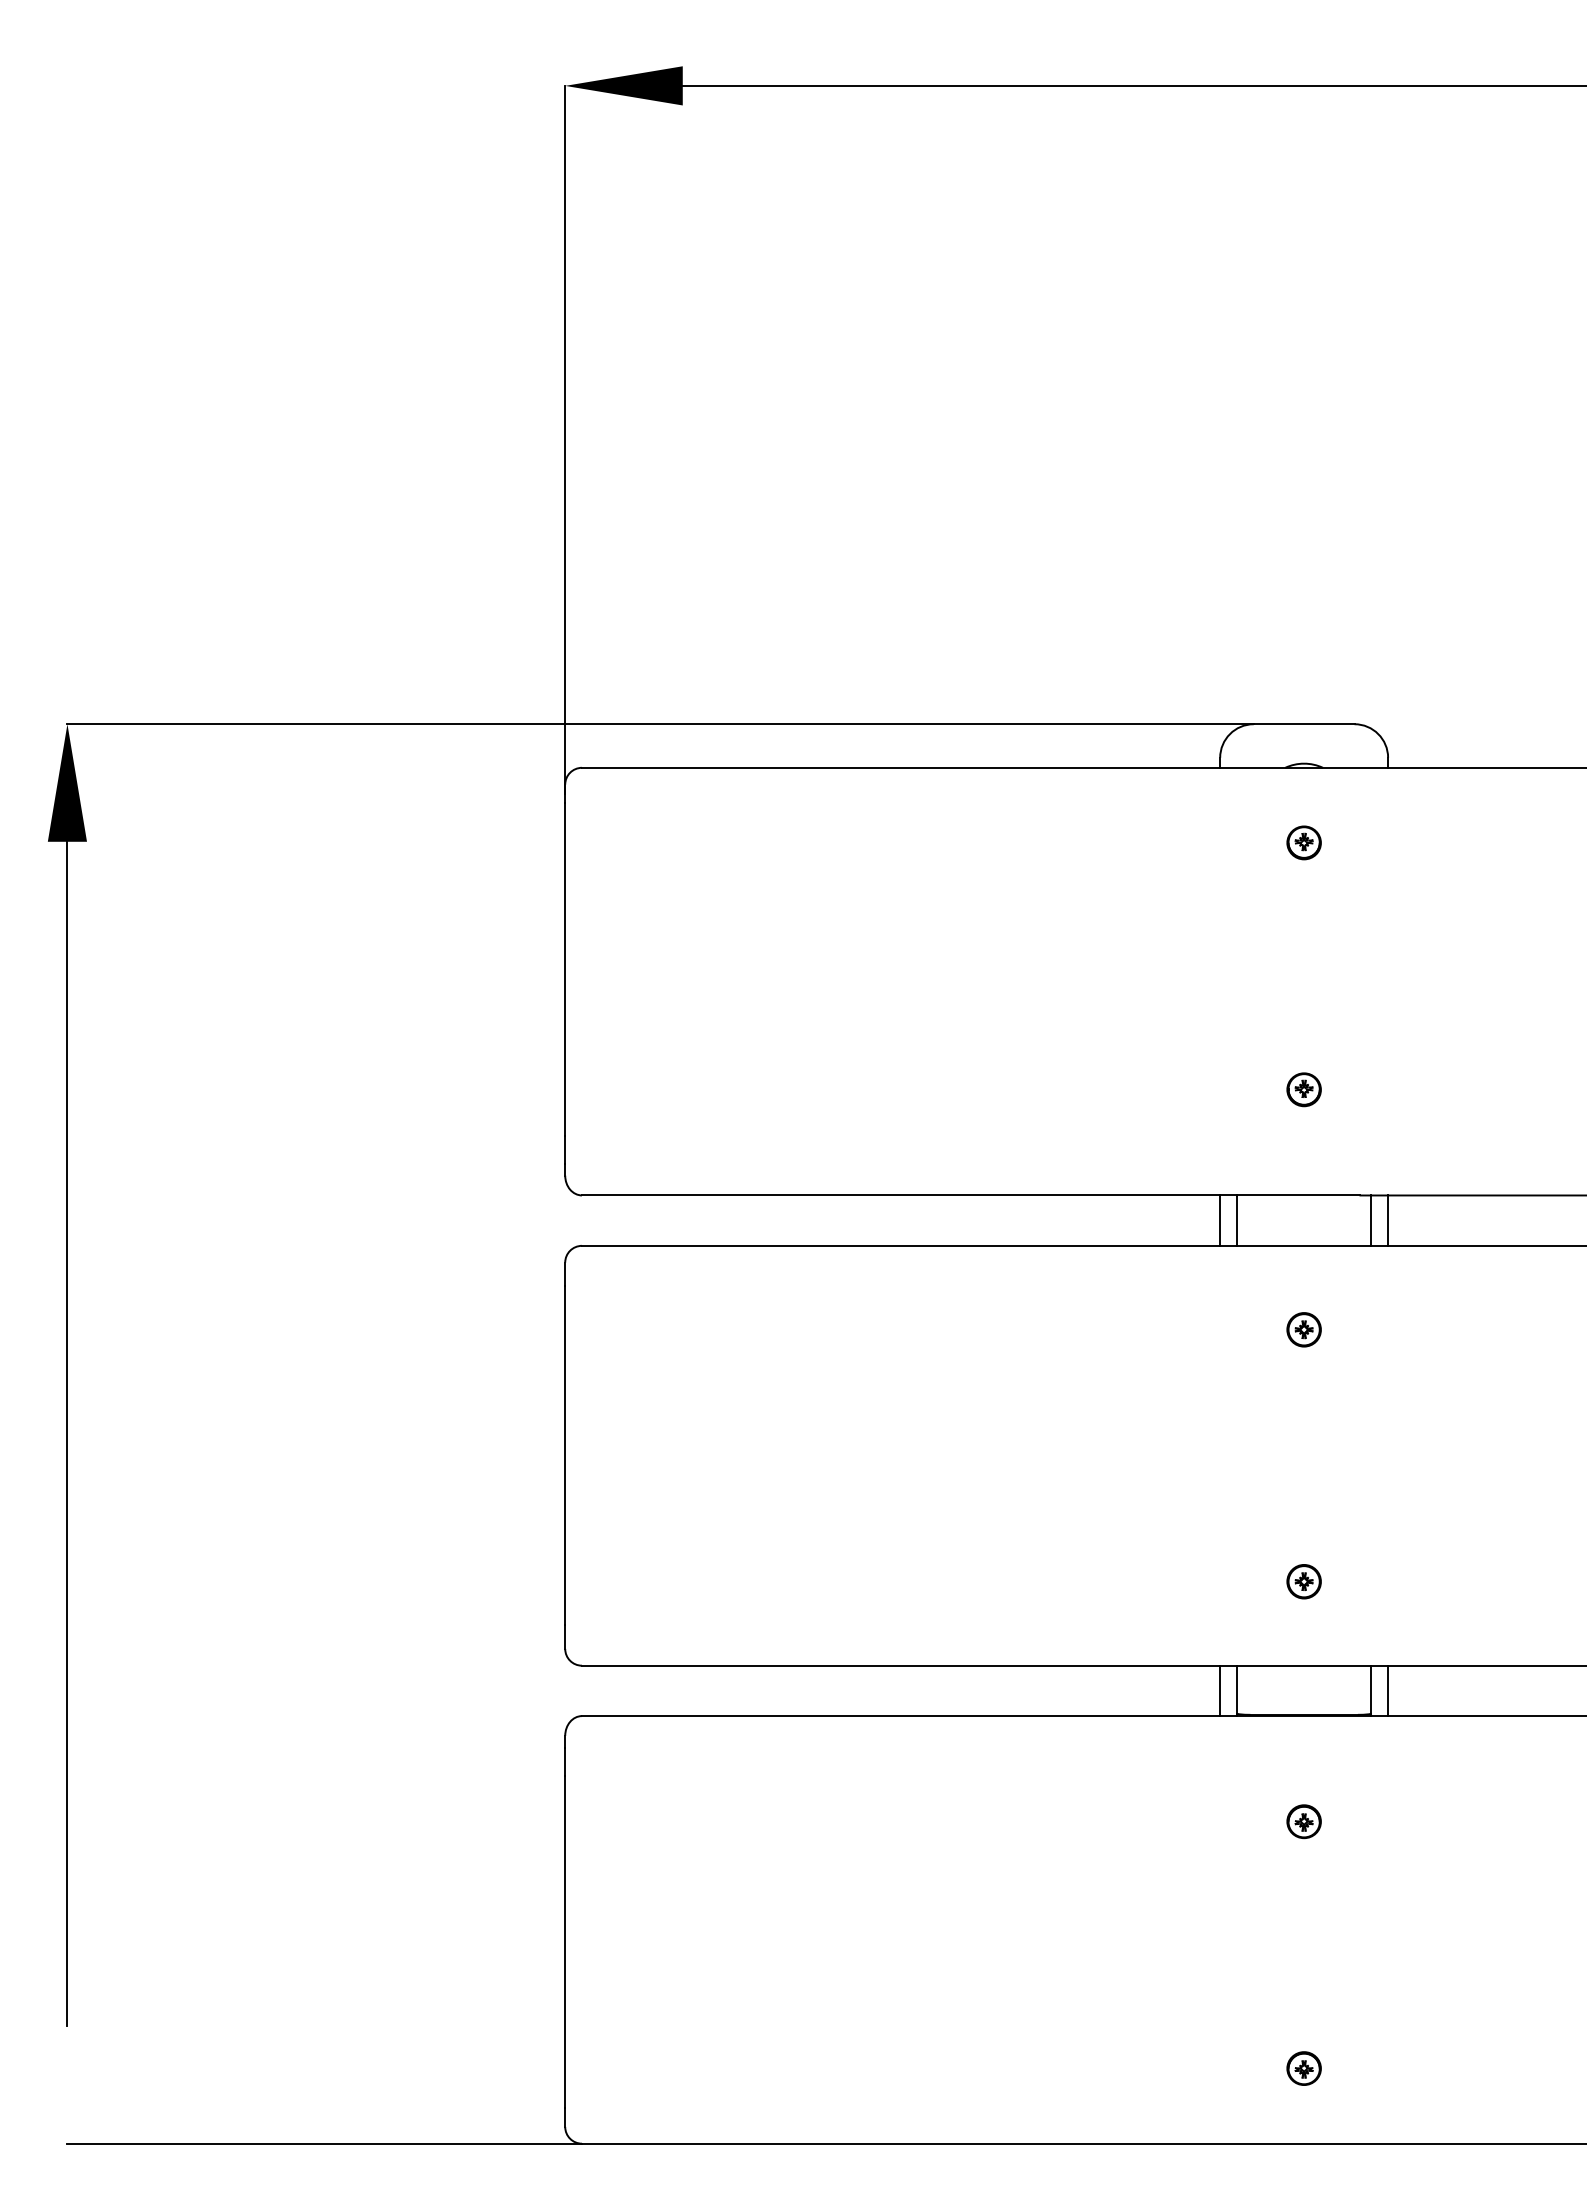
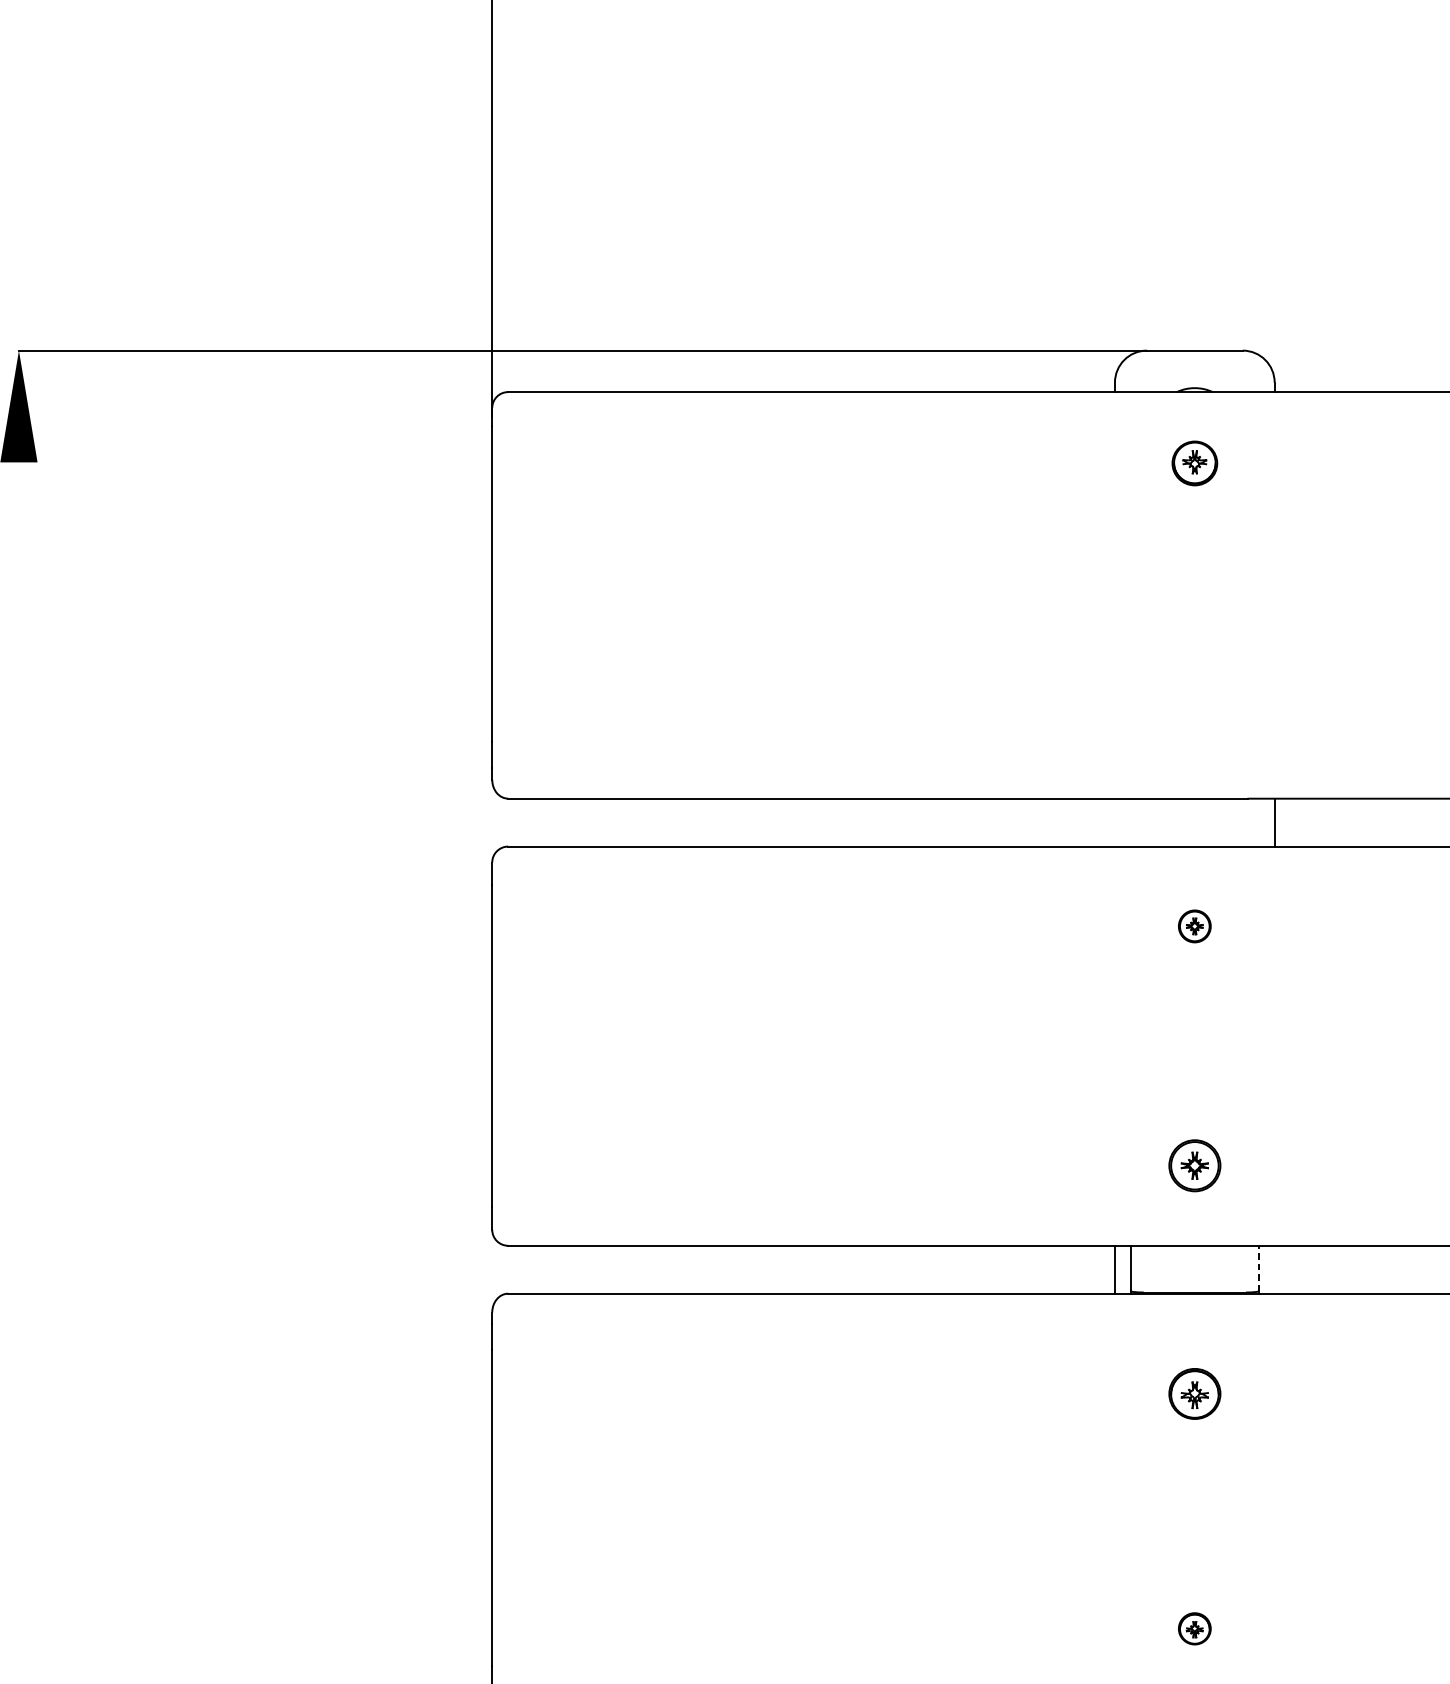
part: (1303, 842) -> (1194, 463), size x1.4
part: (1303, 1089) -> (1194, 697), removed
line: (1220, 1220) -> (1115, 822), removed
line: (1236, 1220) -> (1130, 822), removed
line: (1371, 1220) -> (1258, 822), removed
line: (67, 1433) -> (19, 1025), removed
part: (1303, 1581) -> (1194, 1165), size x1.6
line: (1371, 1689) -> (1258, 1268), solid -> dashed
line: (1388, 1690) -> (1275, 1269), removed
part: (1303, 1821) -> (1194, 1393), size x1.6

